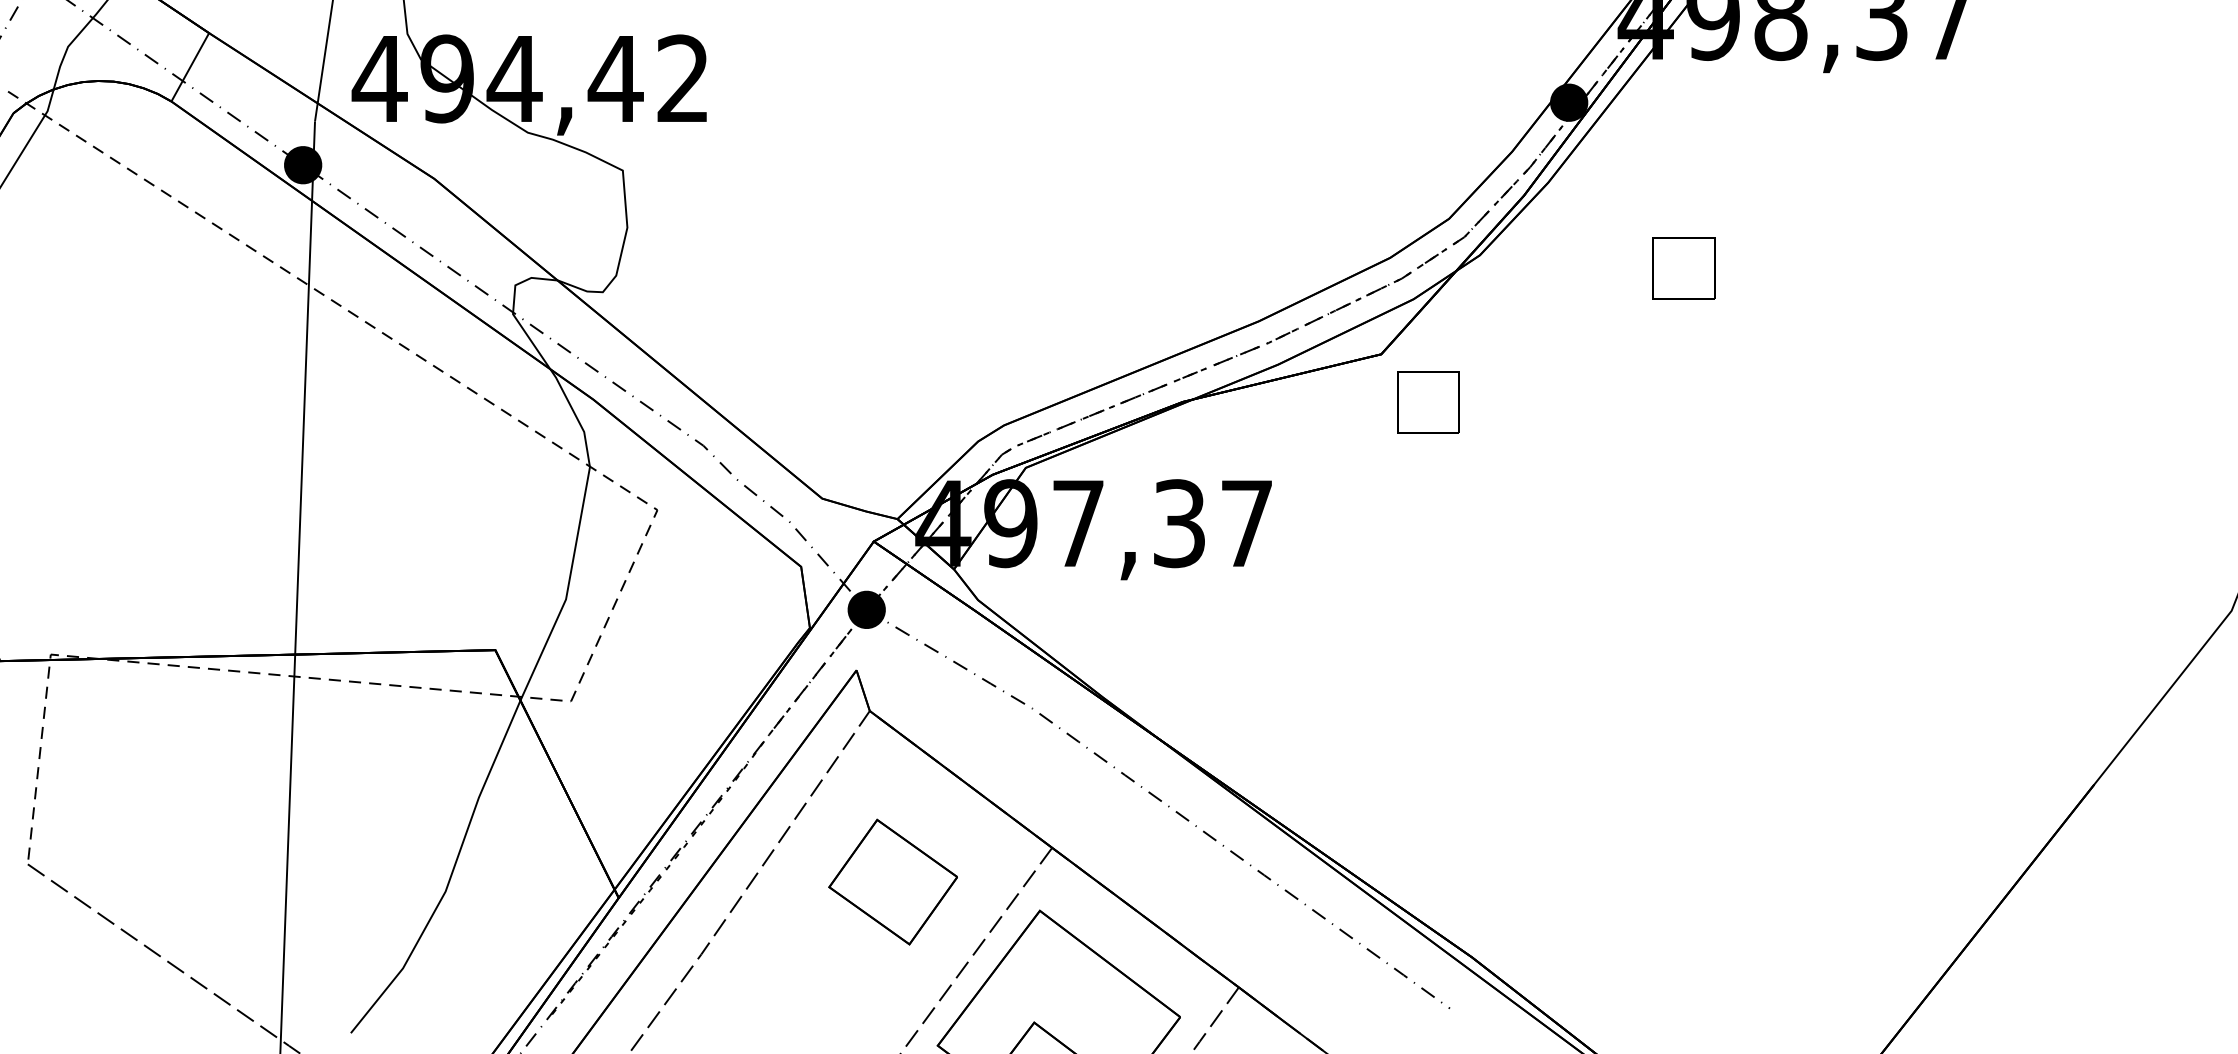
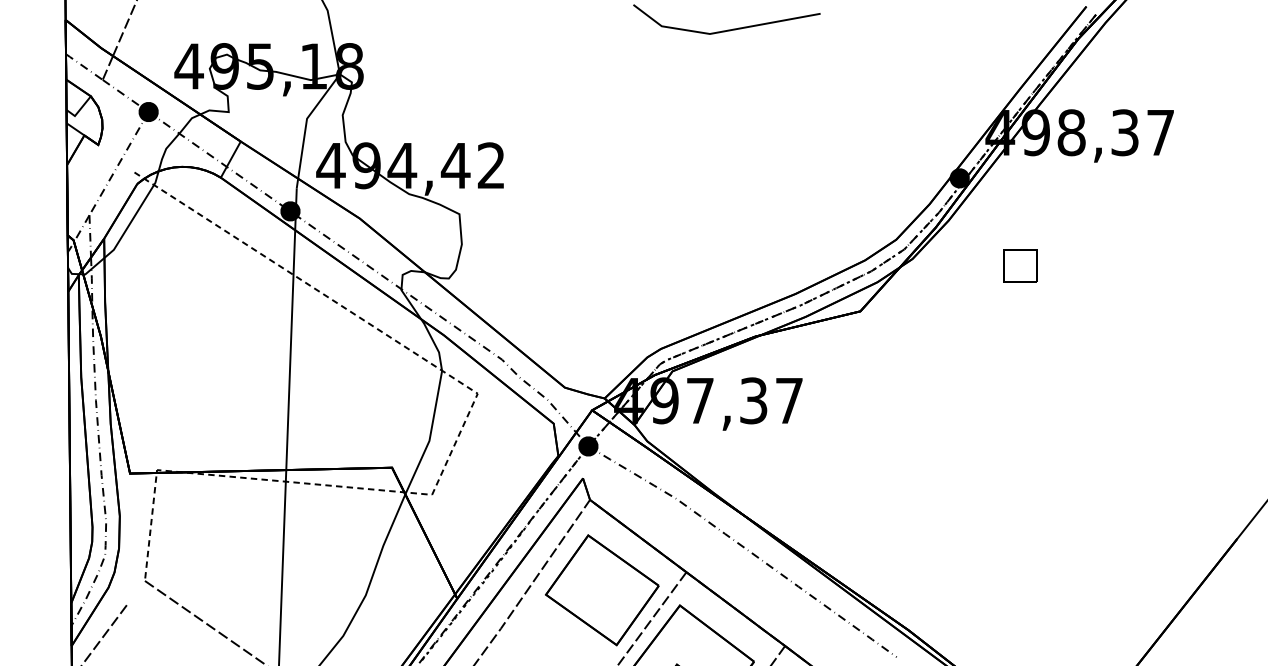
part: (1428, 401) -> (885, 336), removed
part: (893, 882) -> (602, 590), size x1.67

